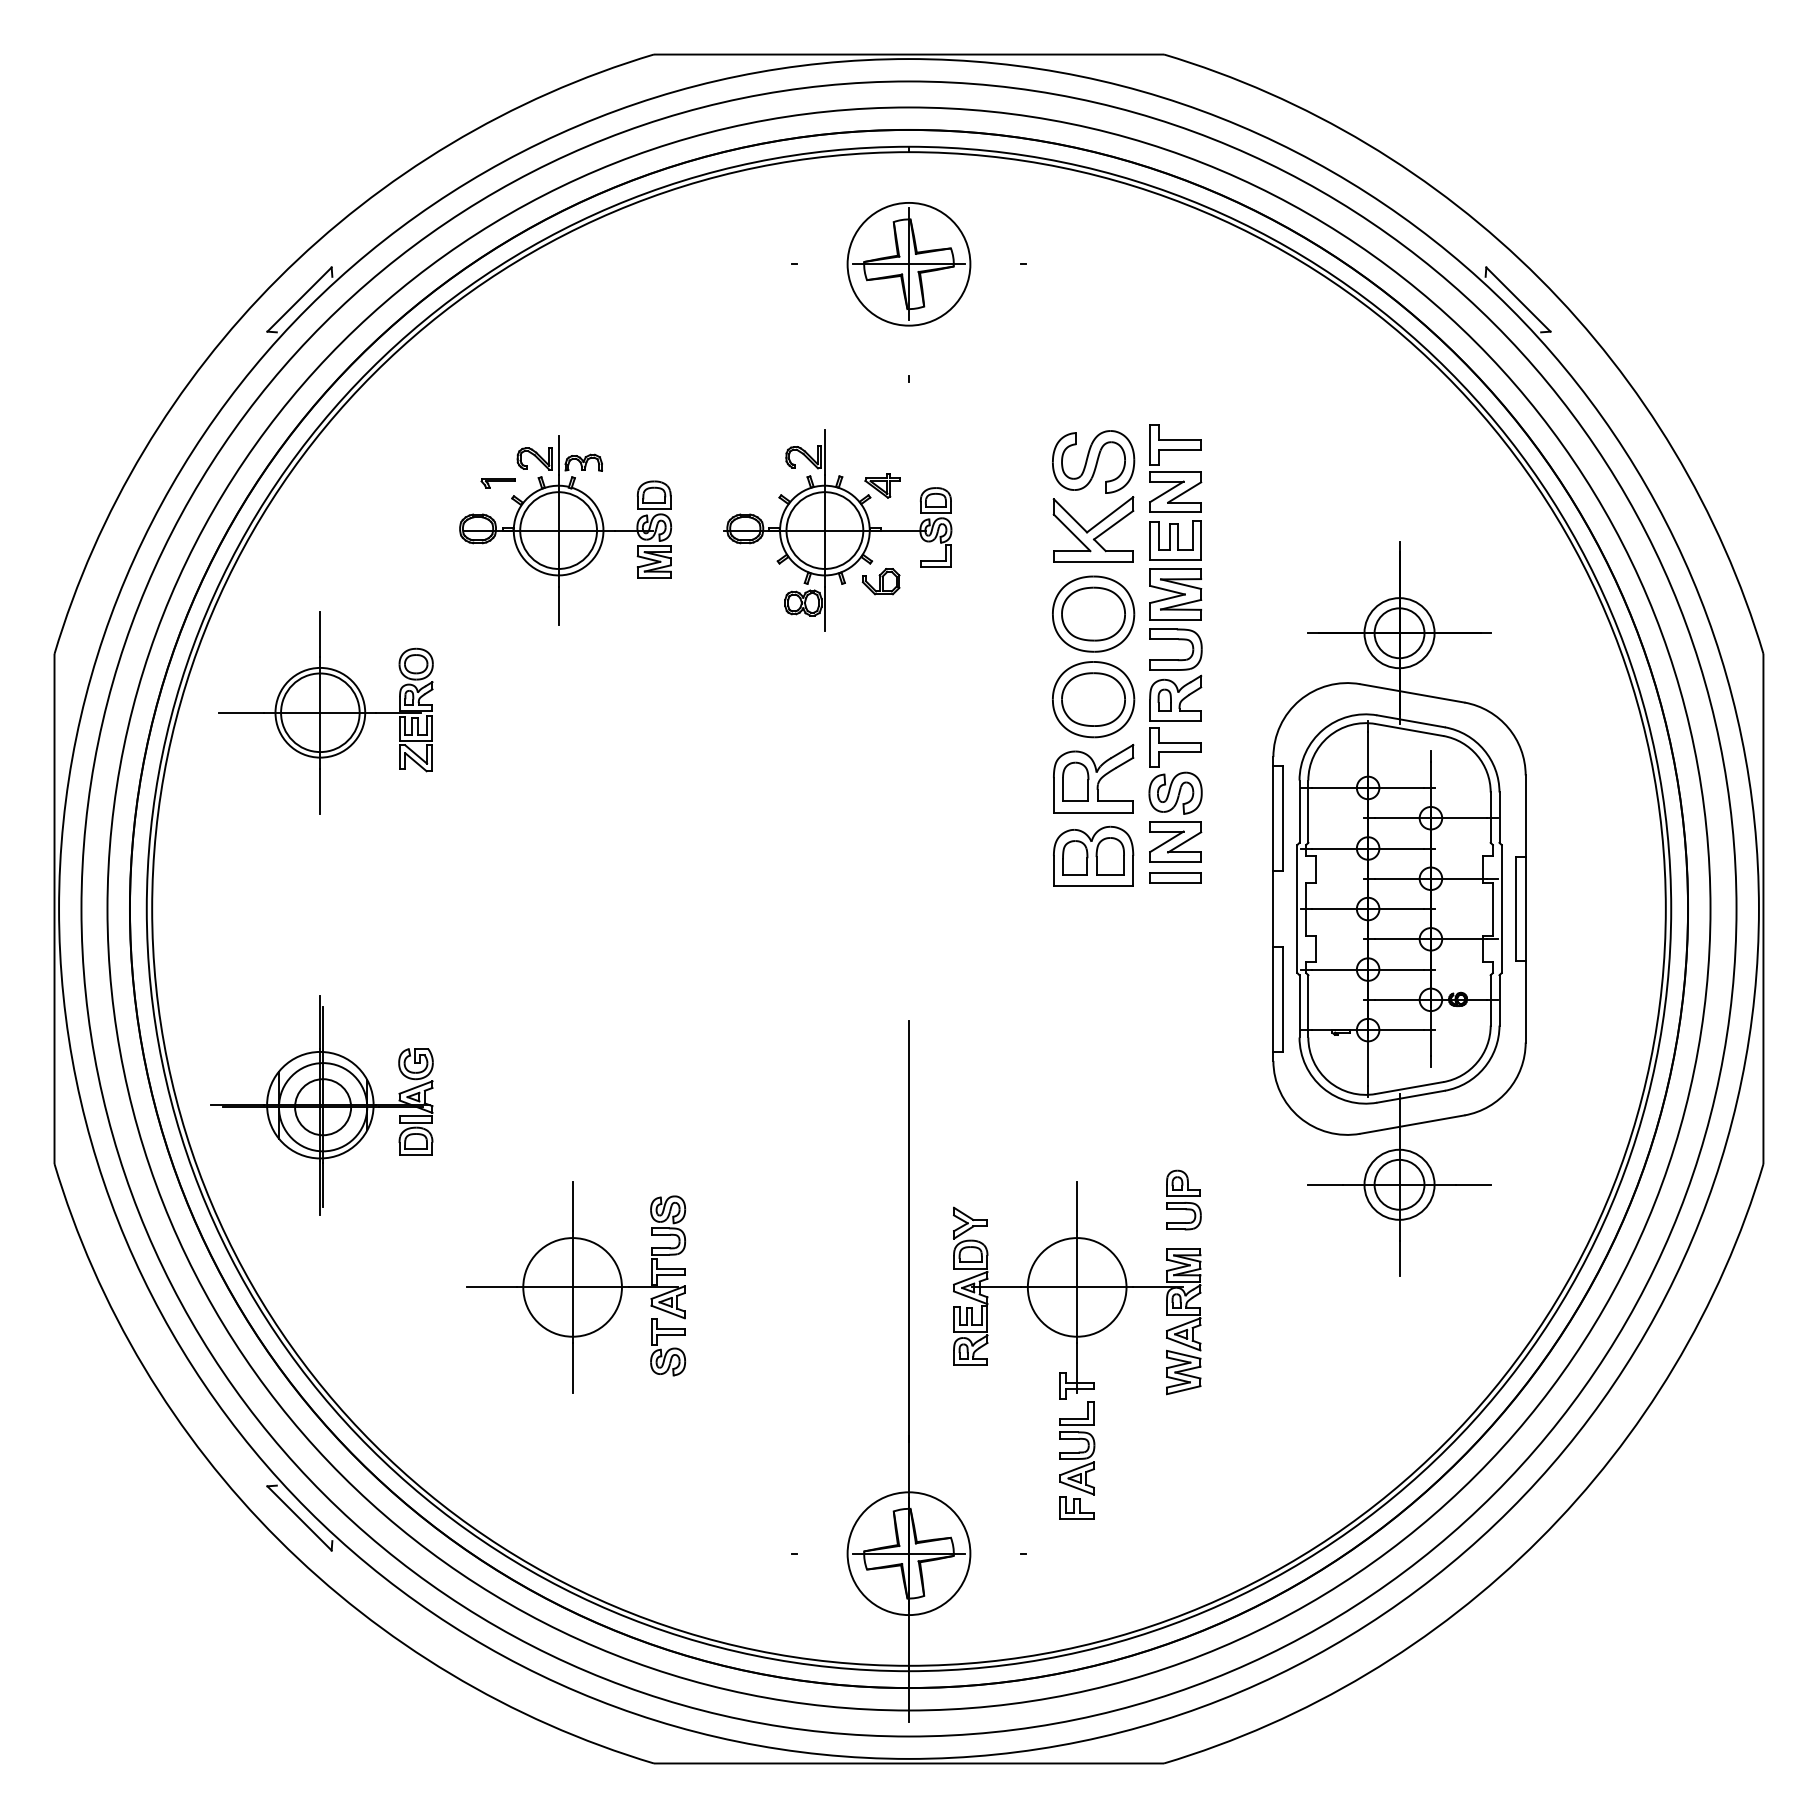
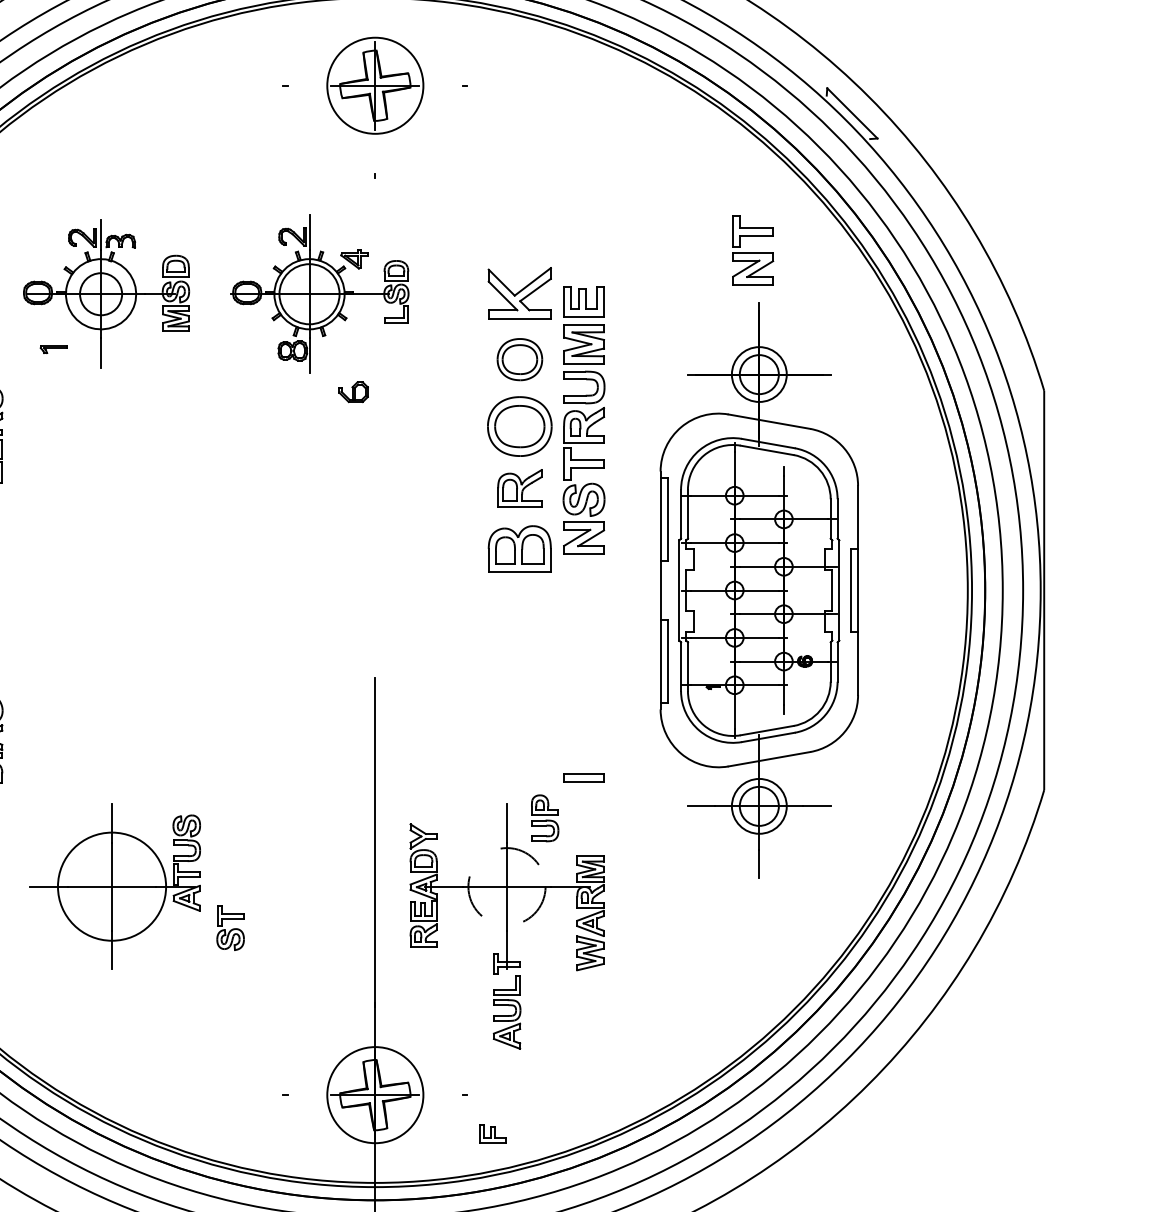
part: (1093, 461) -> (519, 240), removed
part: (1175, 468) -> (753, 250), moved
part: (497, 483) -> (53, 349), moved
circle: (558, 530) -> (100, 294), size x0.7
part: (880, 581) -> (353, 392), moved
part: (1093, 613) -> (519, 359), size x0.7
part: (1093, 778) -> (519, 488), size x0.7
part: (1175, 877) -> (583, 777), moved
part: (1183, 1199) -> (544, 817), moved
circle: (572, 1287) -> (111, 886), size x1.4
circle: (1076, 1287) -> (506, 886), solid -> dashed
part: (667, 1347) -> (230, 928), moved
part: (1076, 1507) -> (492, 1133), moved

